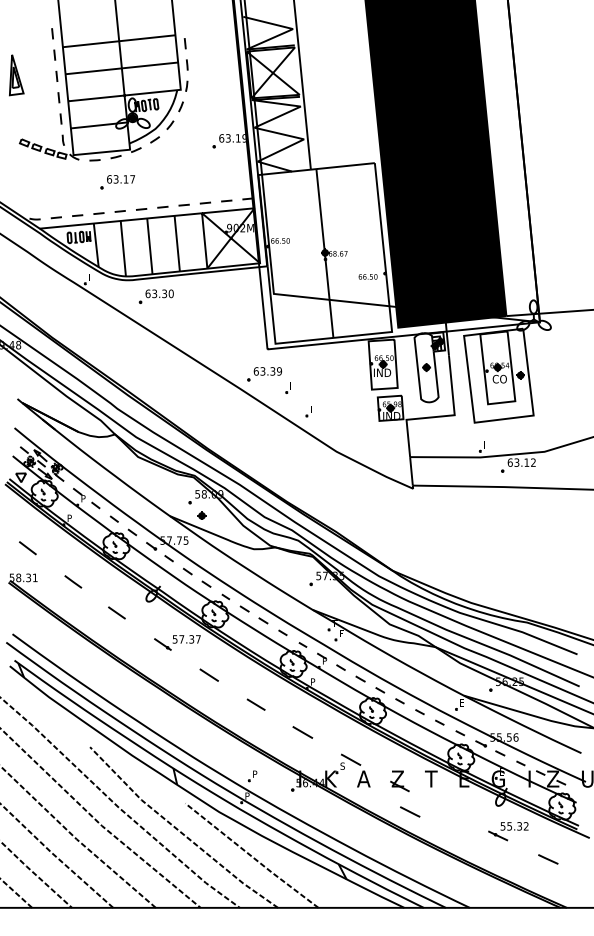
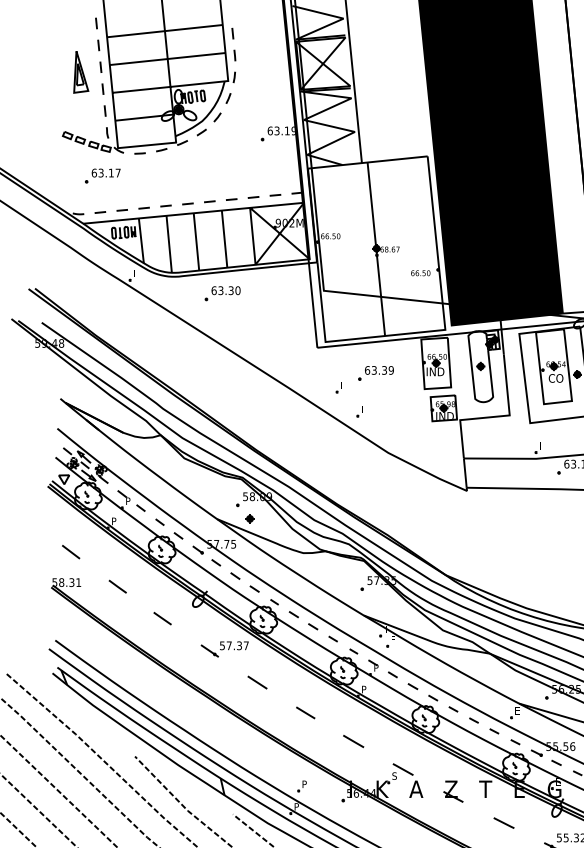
part: (16, 75) -> (80, 72), moved
part: (117, 182) -> (102, 176), moved
part: (155, 296) -> (221, 293), moved
part: (264, 374) -> (375, 373), moved
line: (410, 811) -> (504, 822), moved

